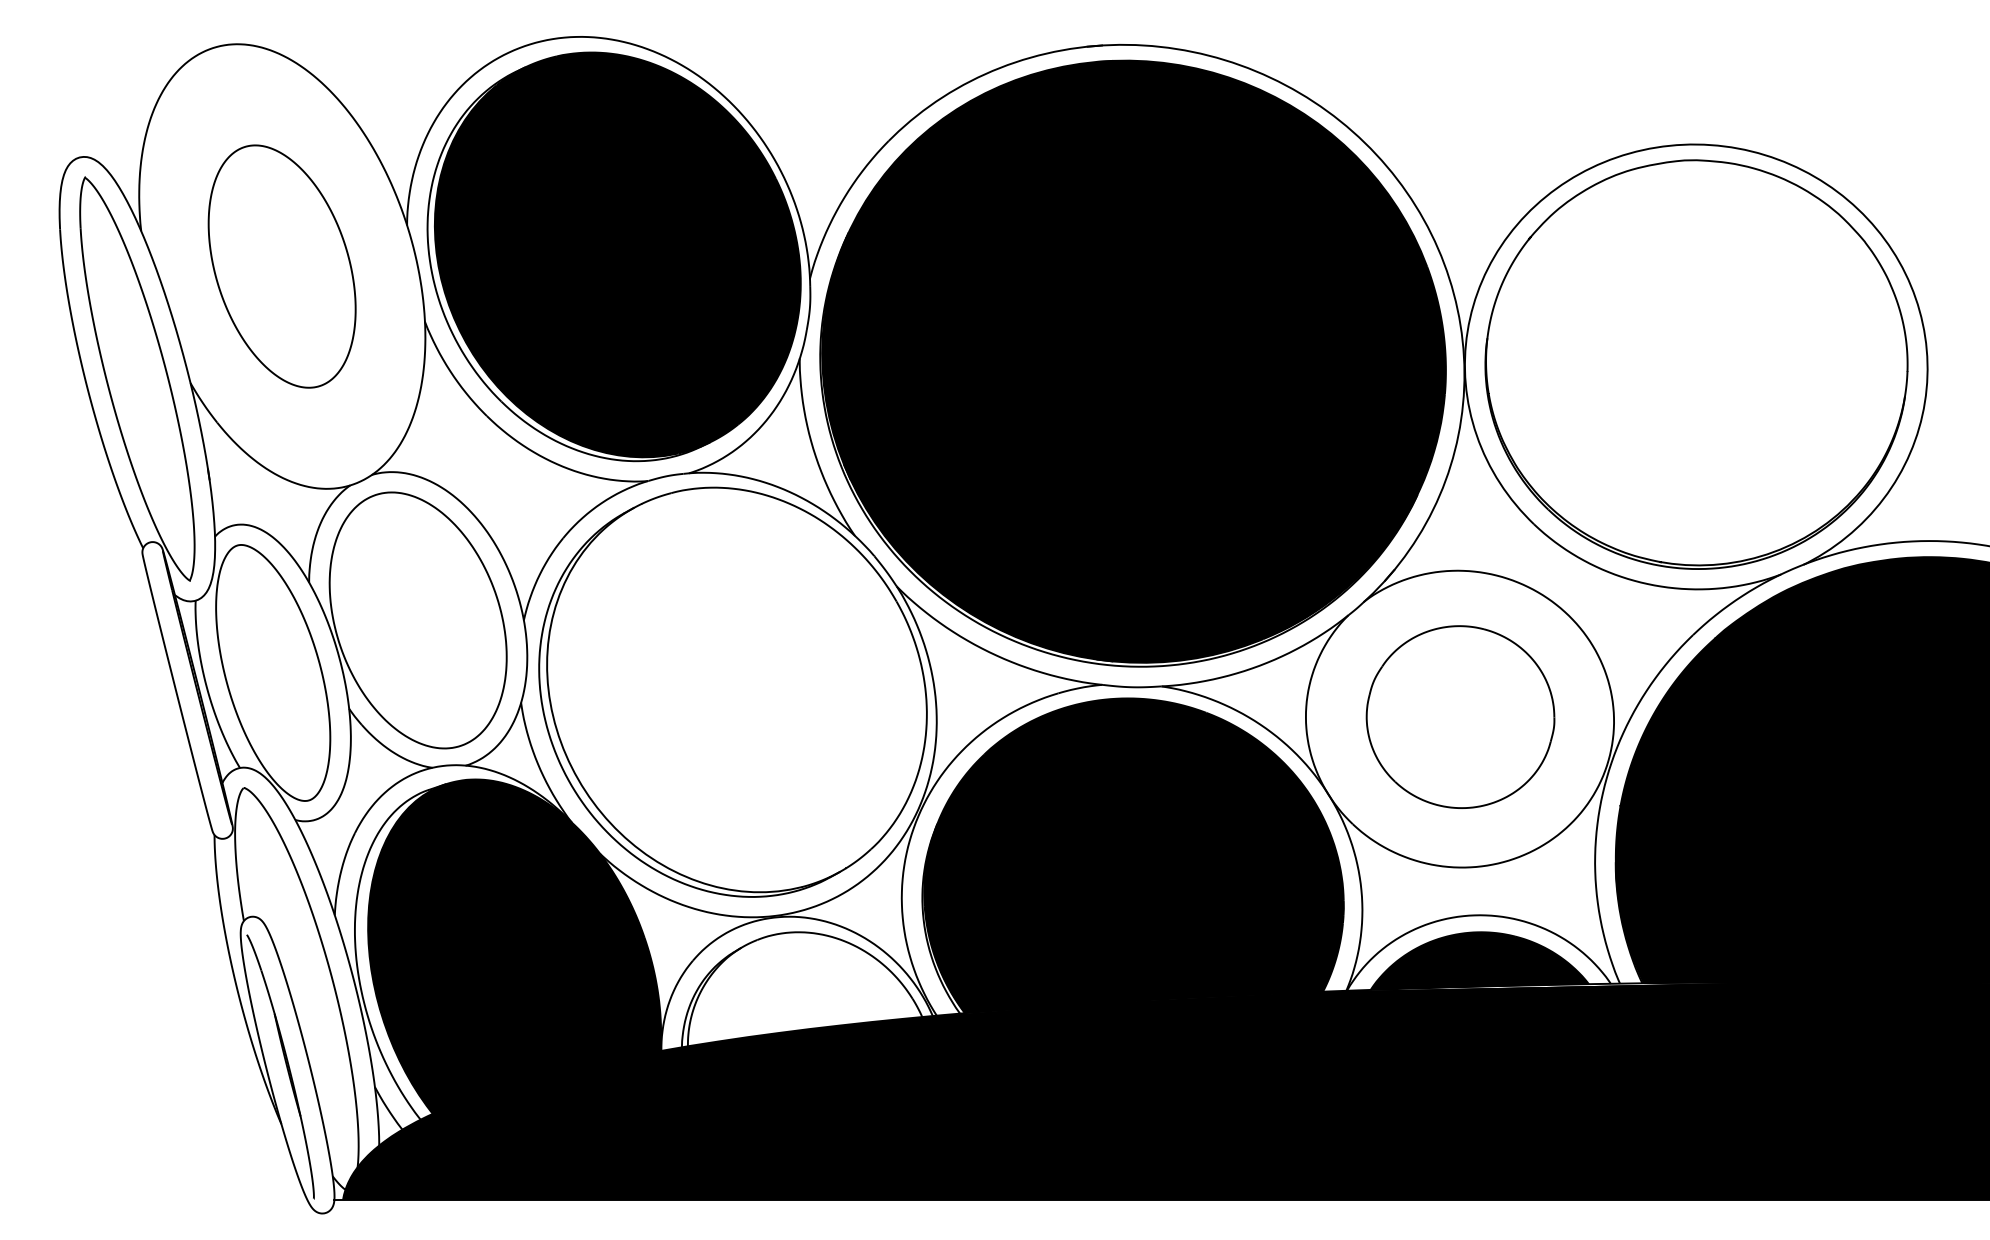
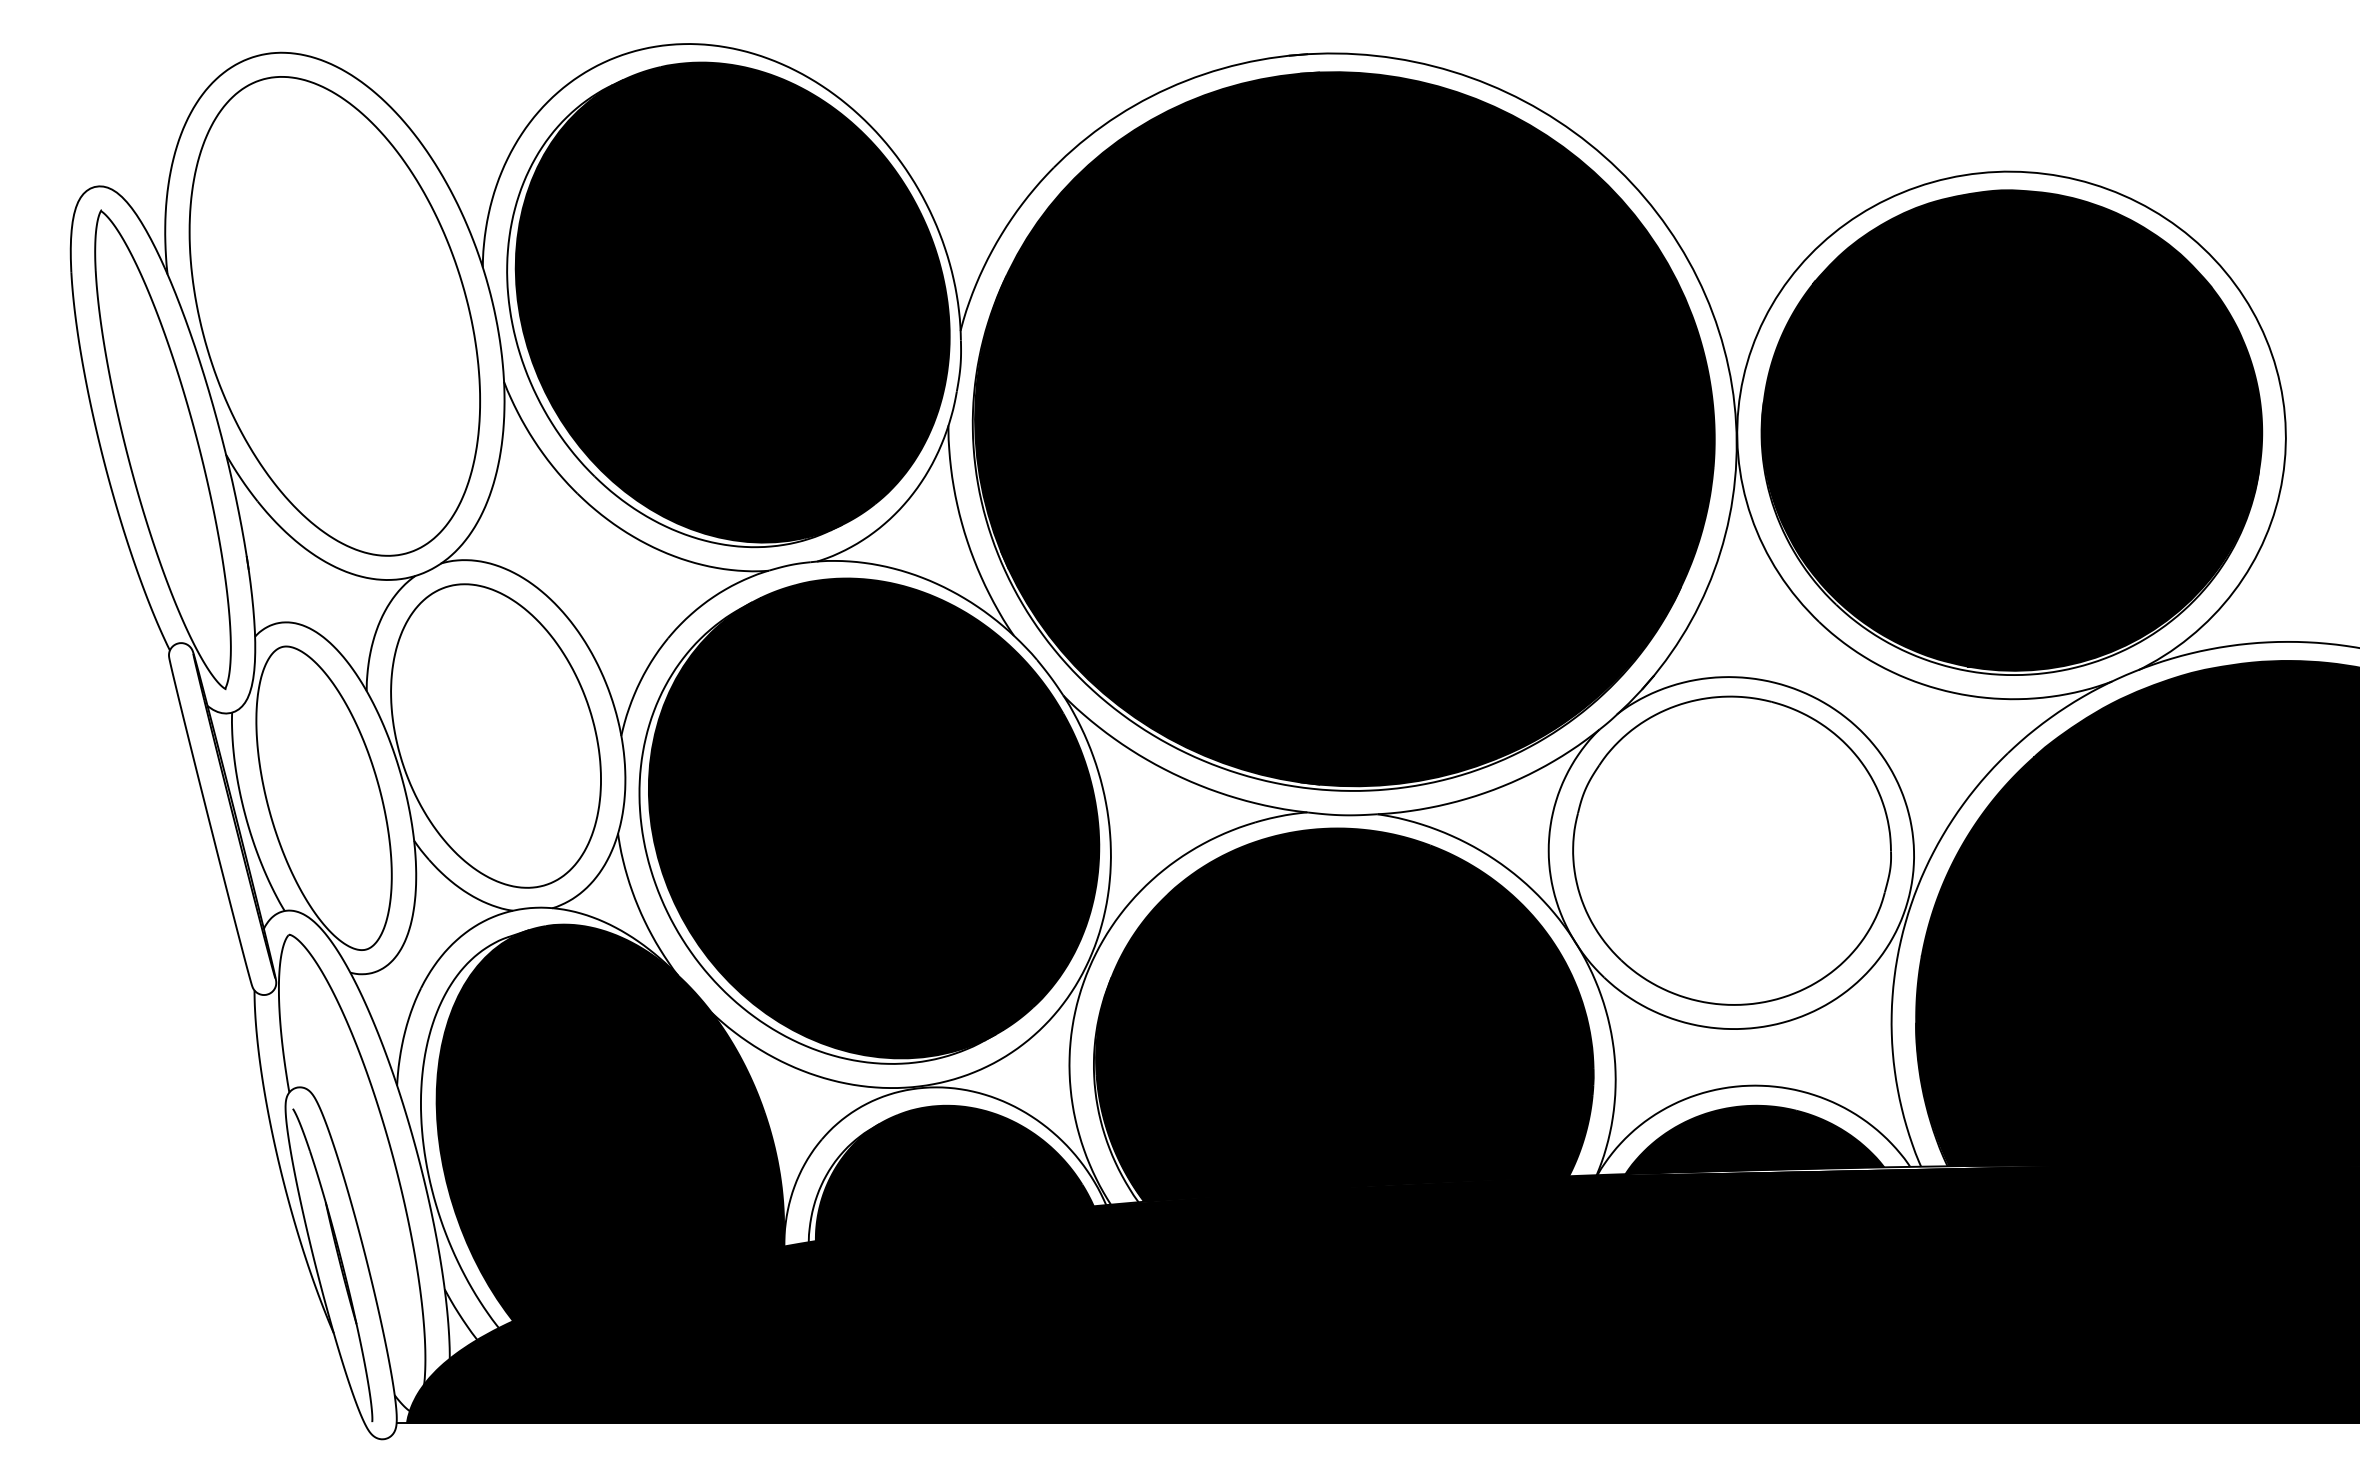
part: (281, 266) -> (334, 316), size x1.67
fill: (1697, 362) -> (2012, 430), added
fill: (736, 689) -> (873, 818), added
part: (1460, 716) -> (1731, 850), size x1.43
fill: (804, 989) -> (954, 1173), added

